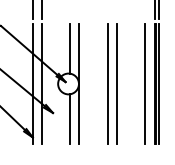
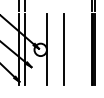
line: (69, 48) -> (41, 28), removed
line: (116, 83) -> (69, 49), removed
line: (145, 83) -> (86, 49), removed
line: (69, 118) -> (41, 70), removed

